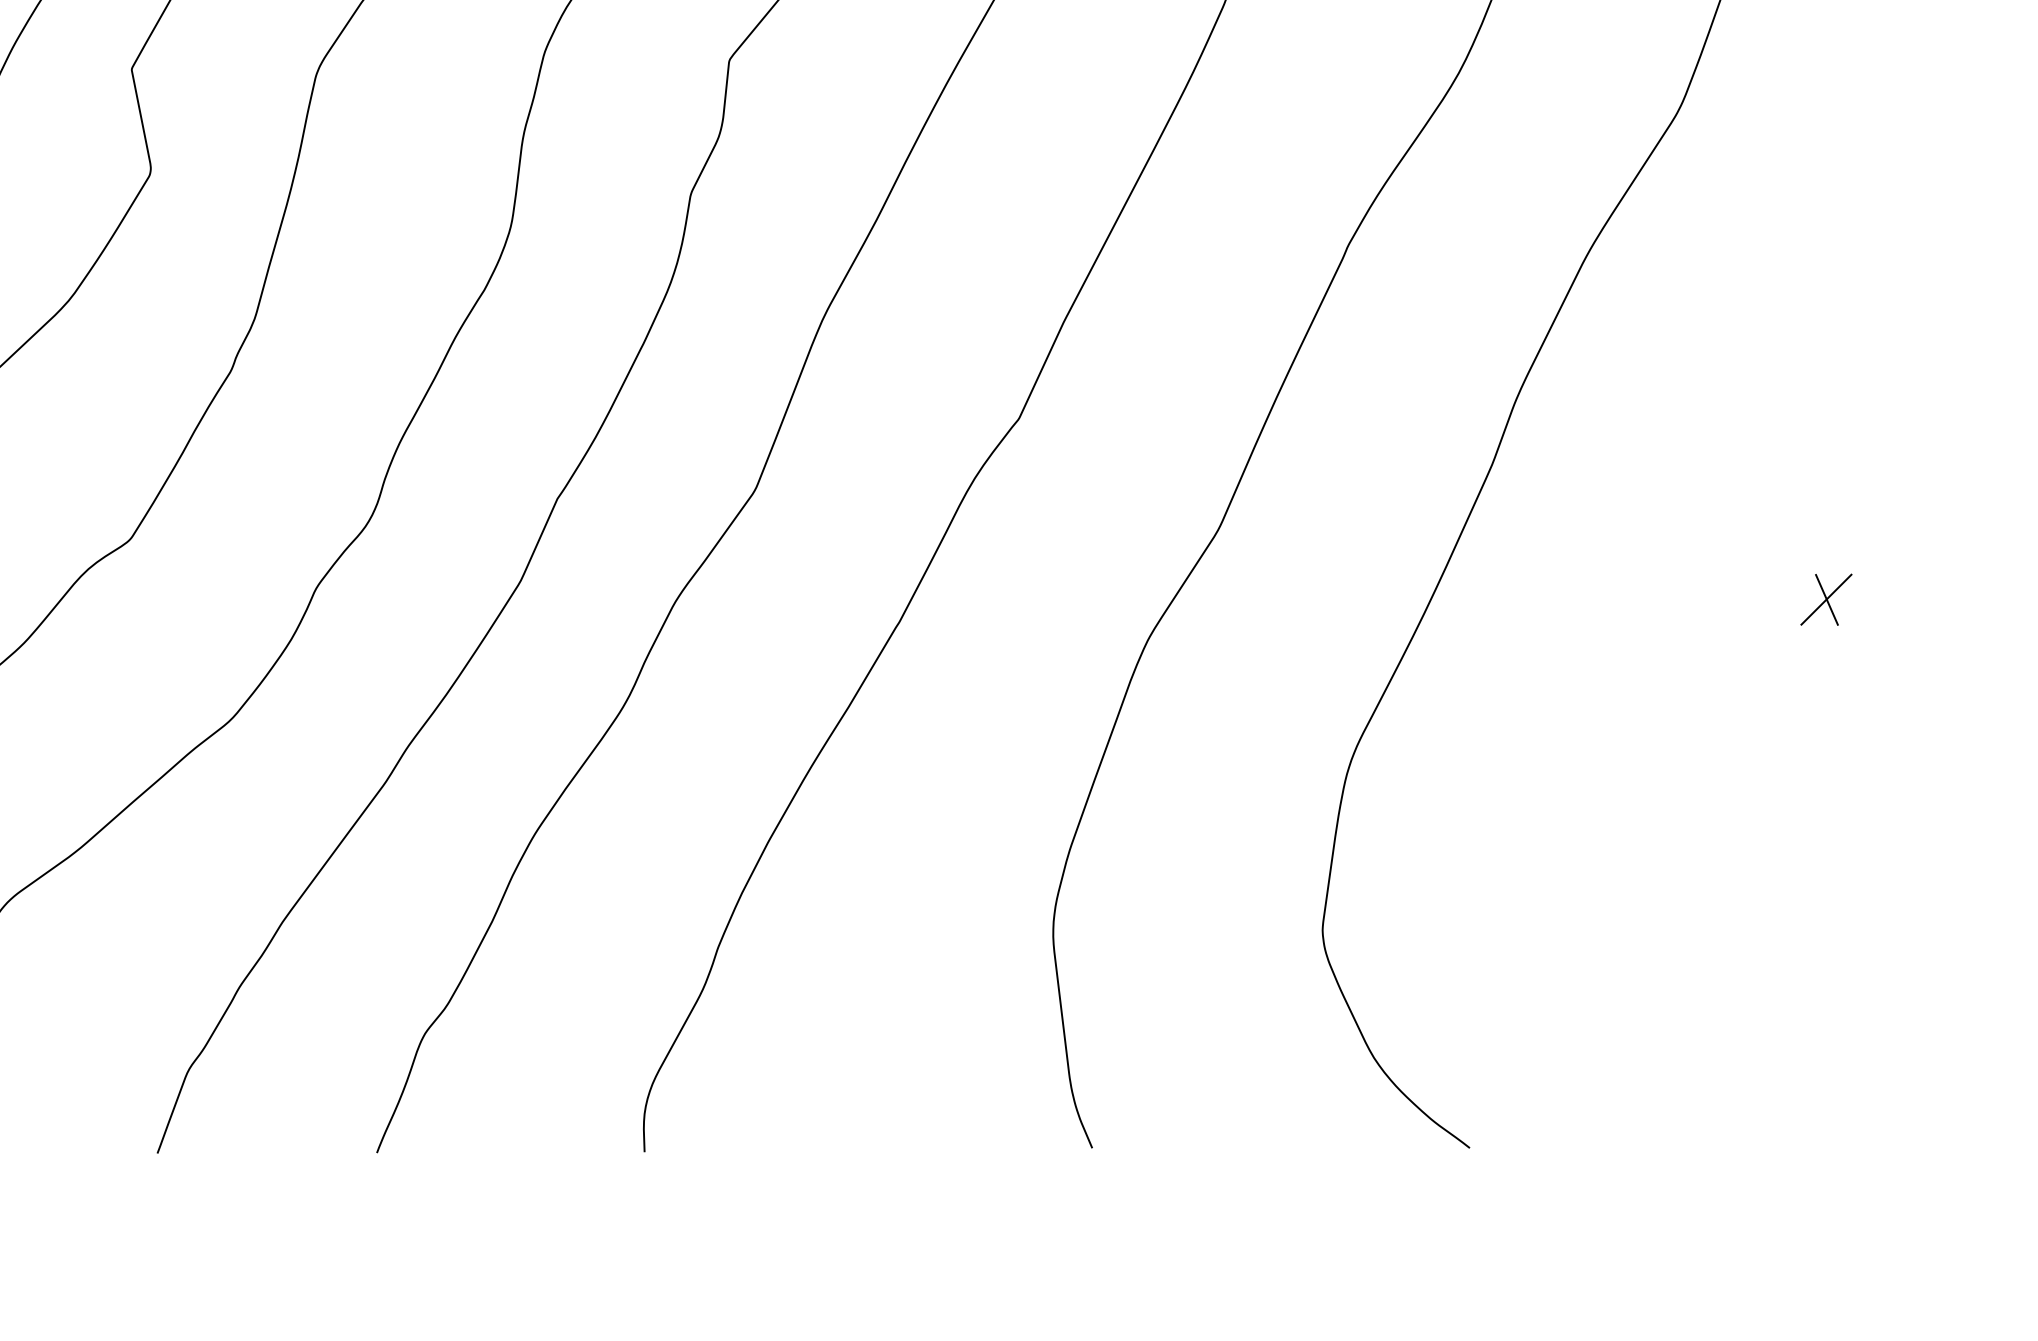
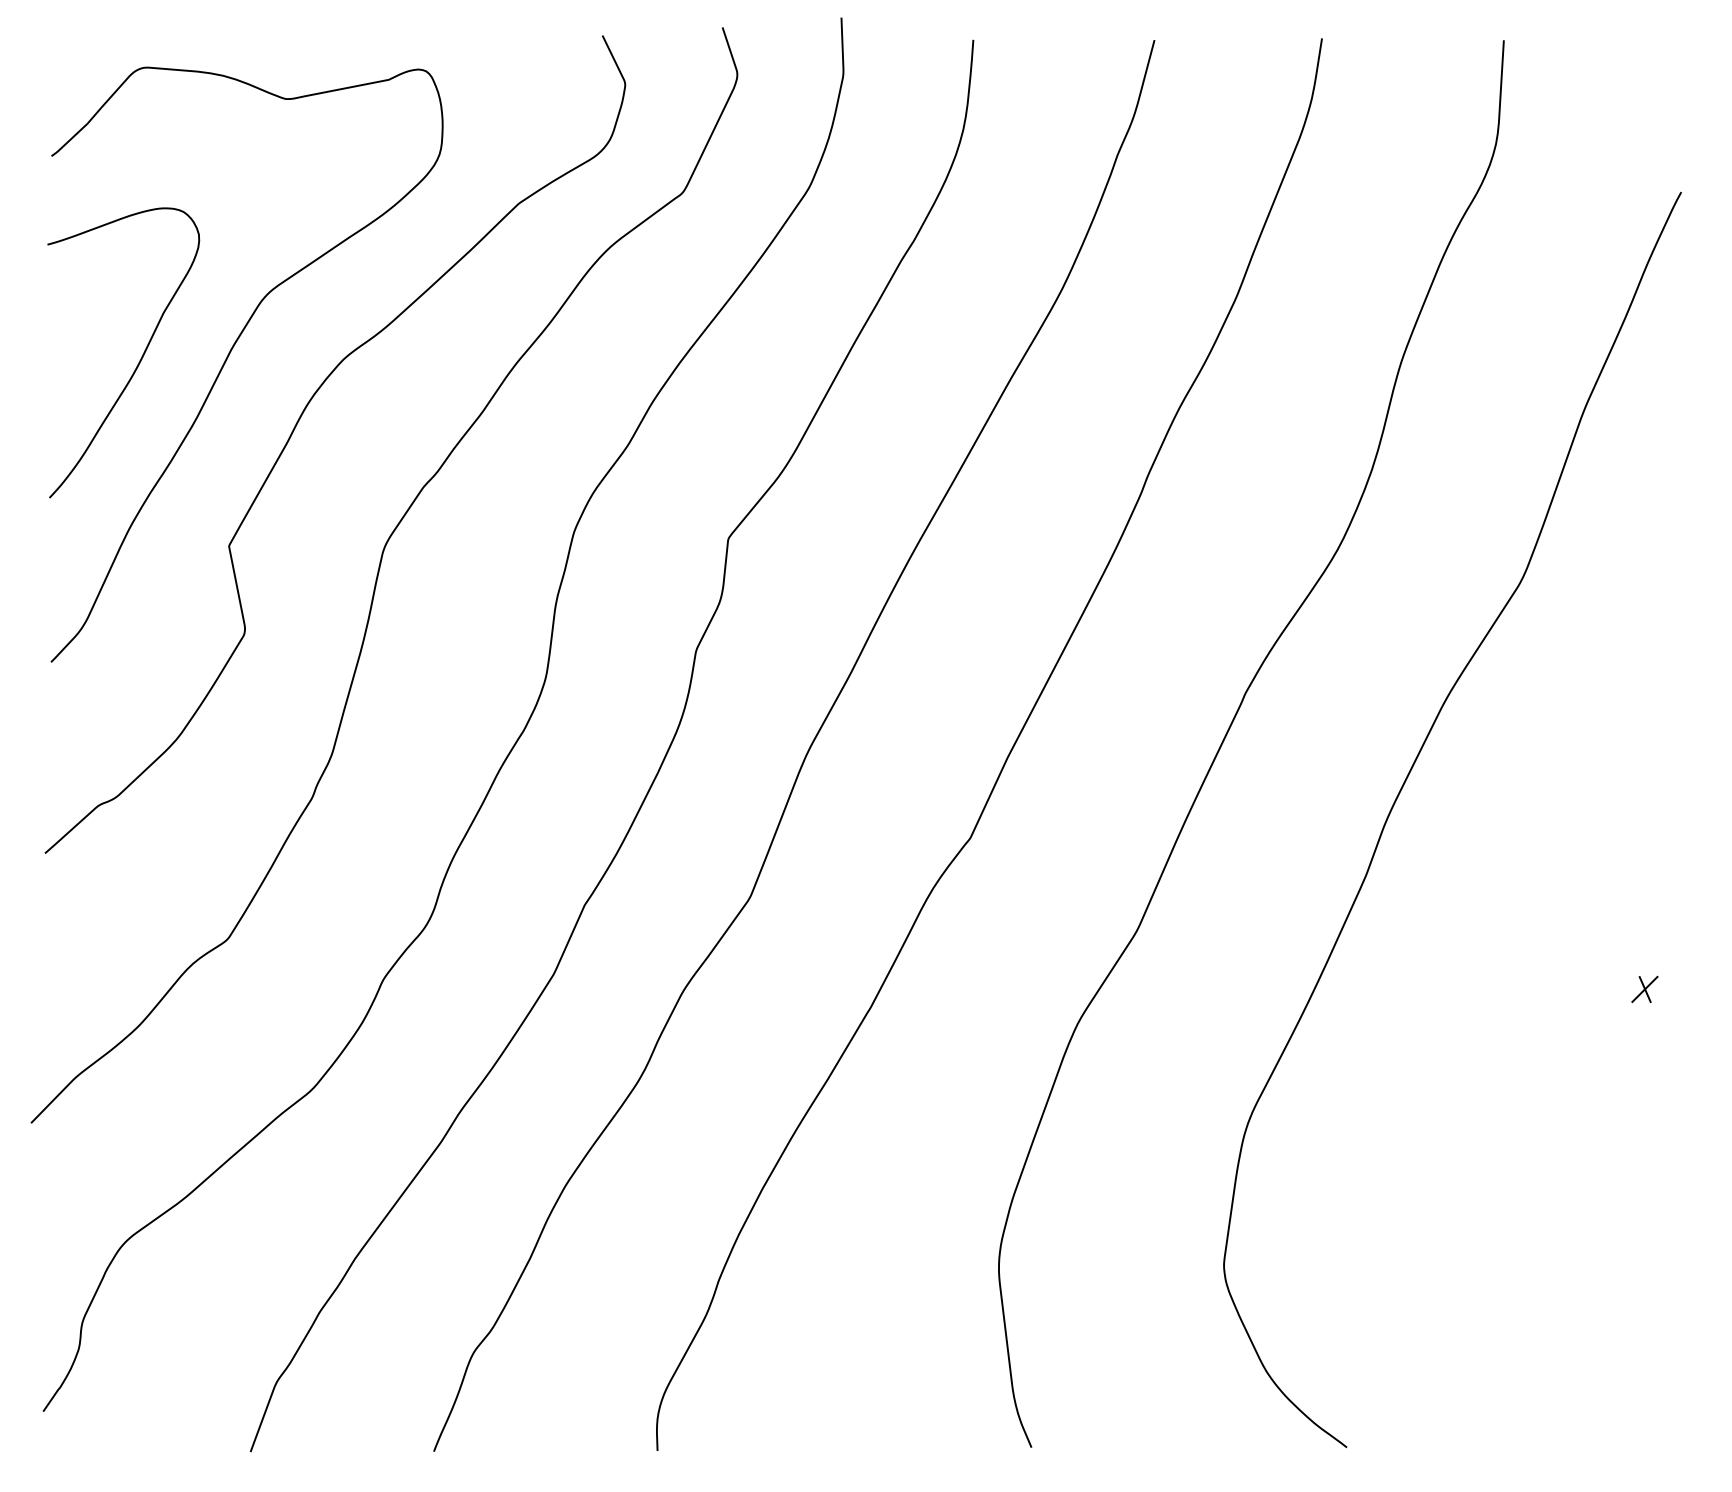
part: (1825, 599) -> (1644, 989), size x0.6

